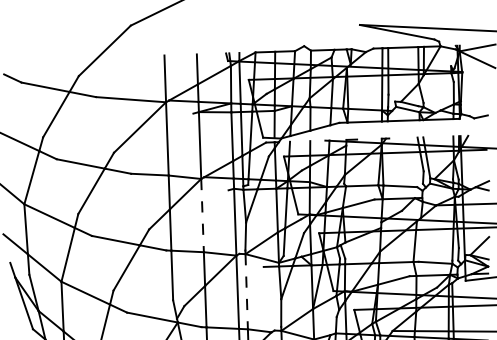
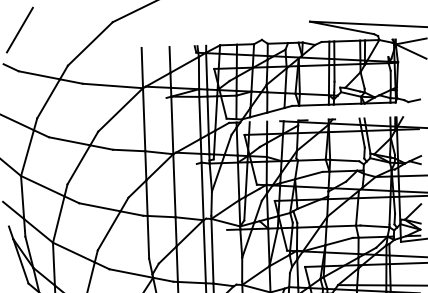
line: (23, 34) -> (20, 29), added
line: (202, 215) -> (174, 185), dashed -> solid
line: (246, 291) -> (212, 251), dashed -> solid

